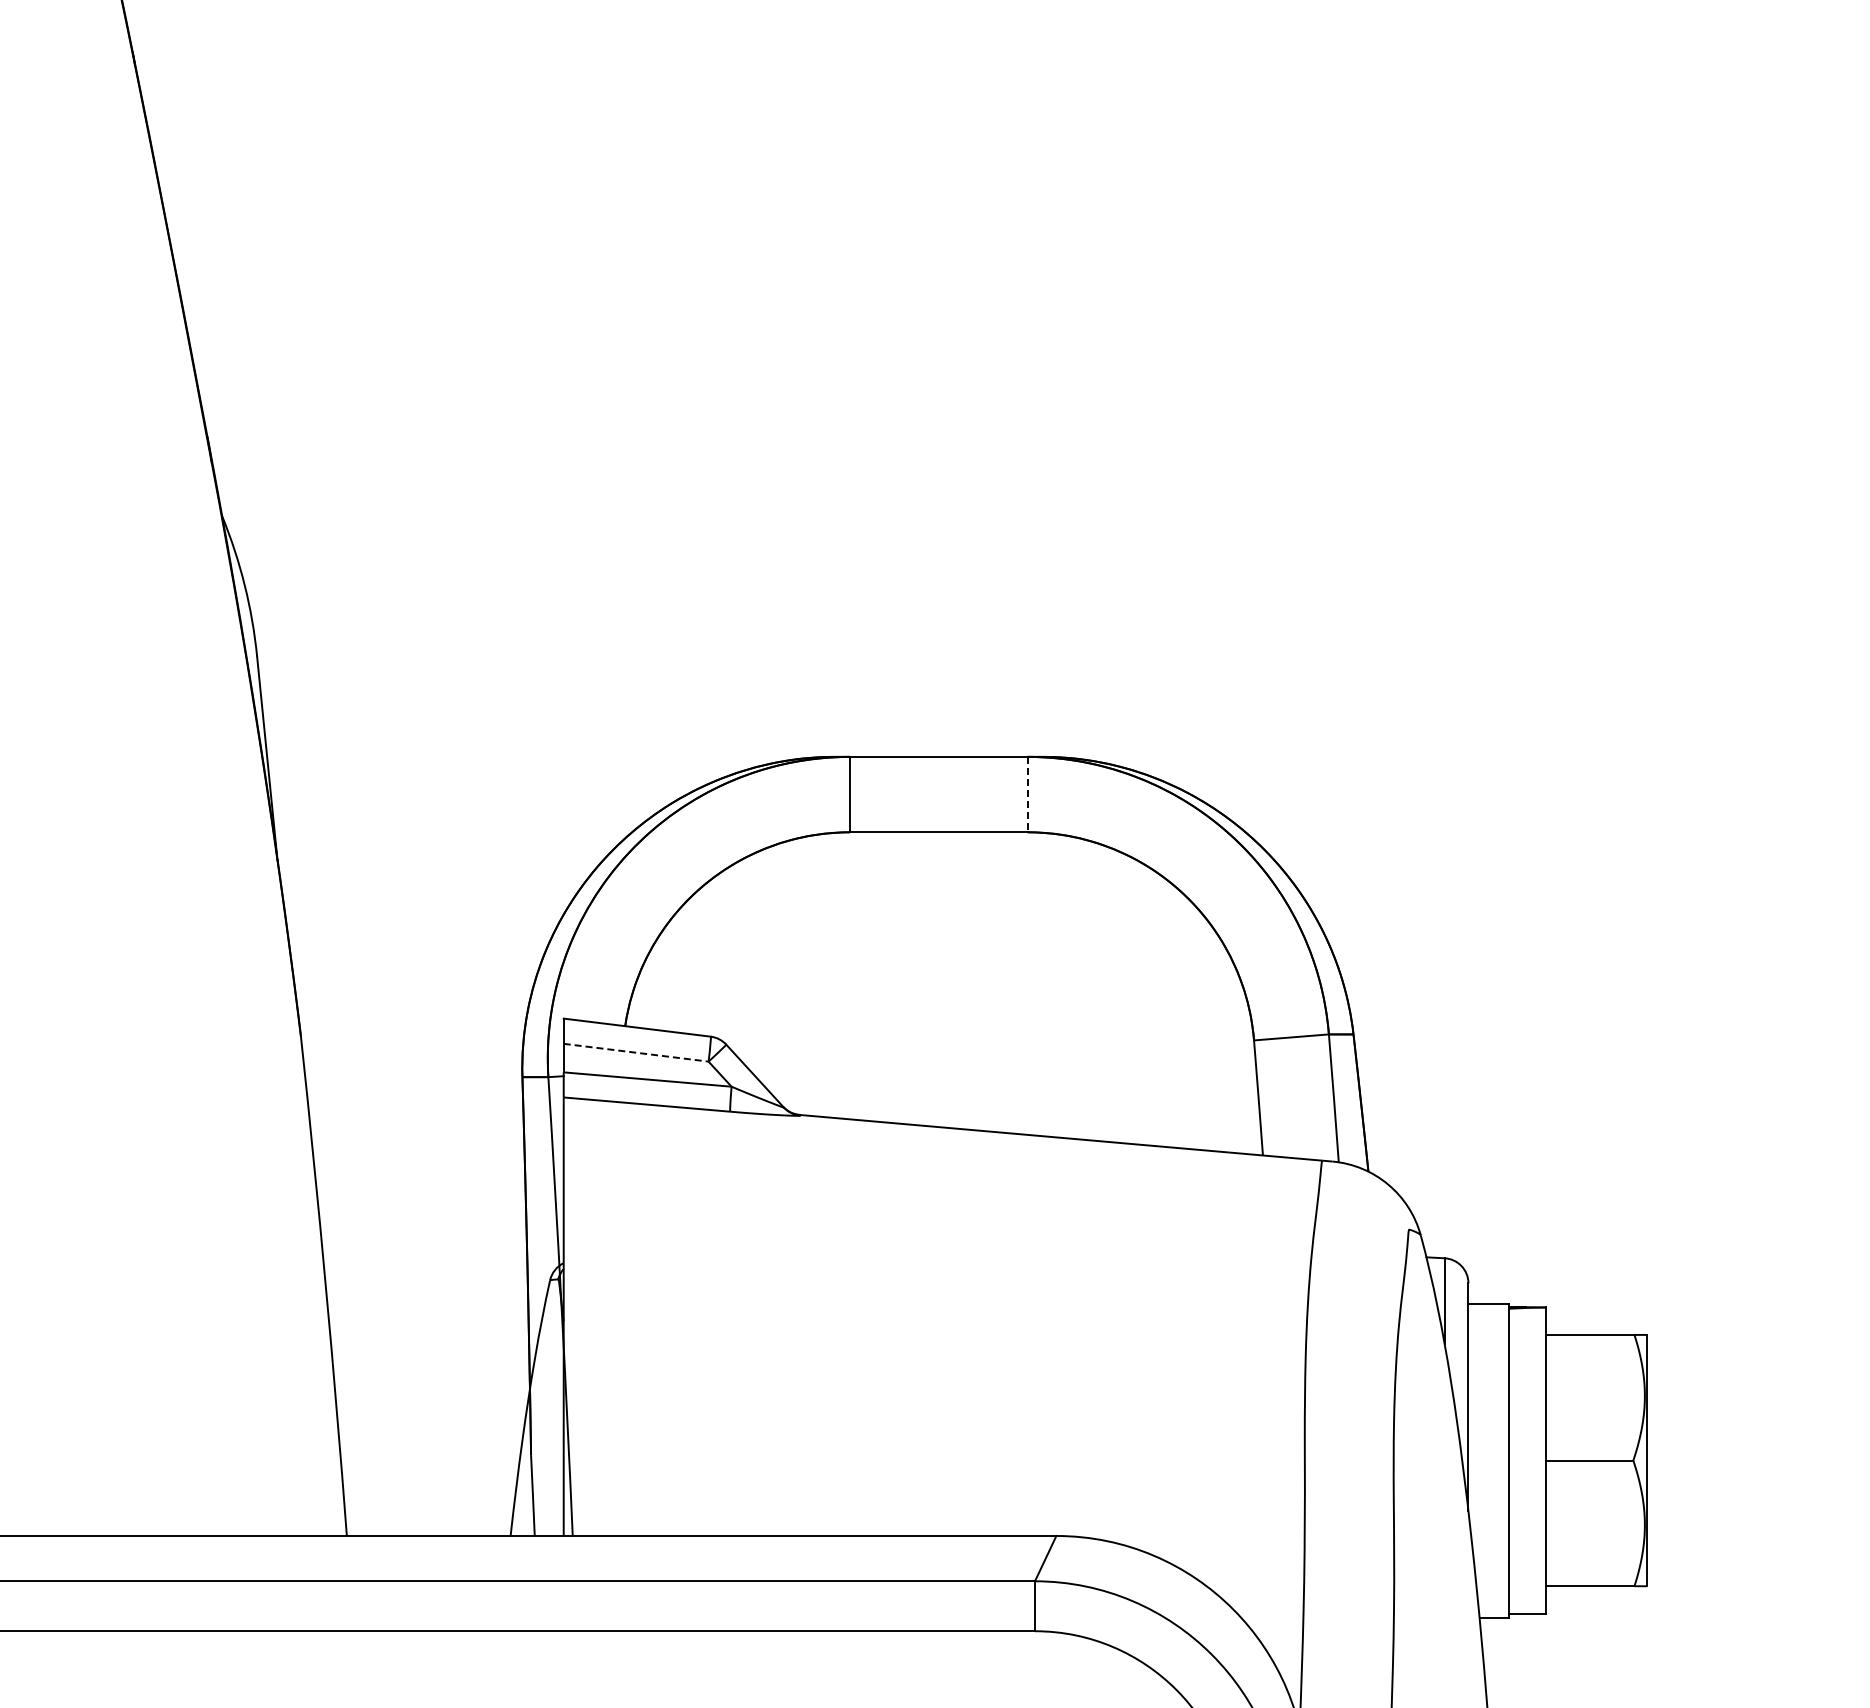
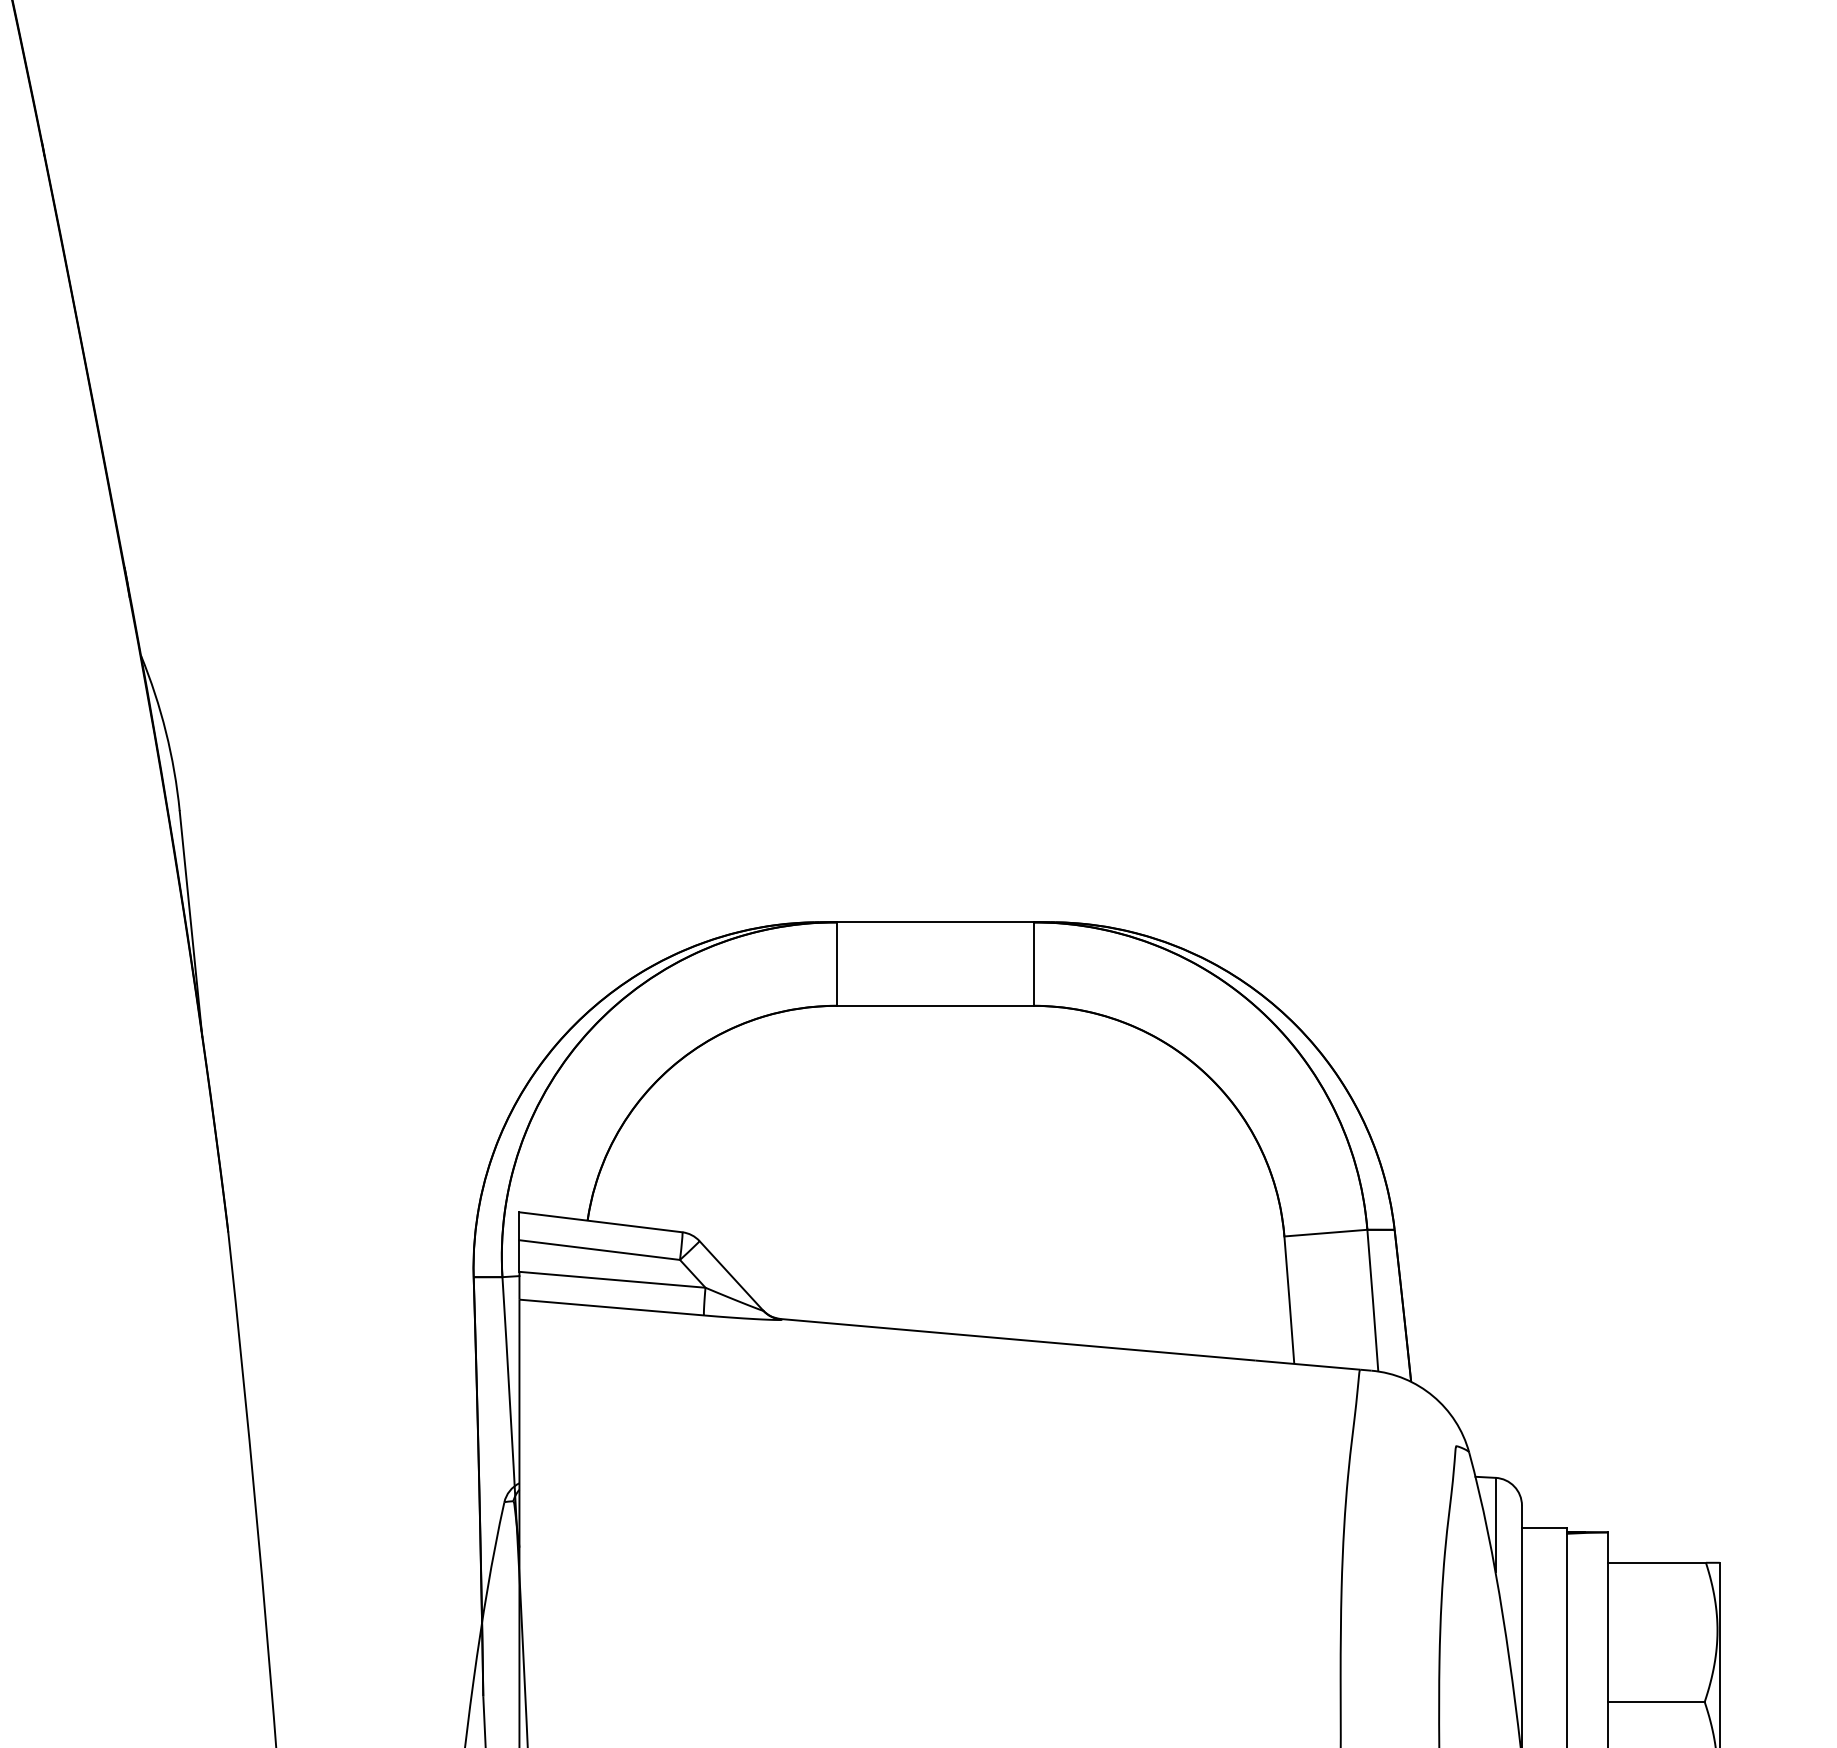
line: (1027, 794) -> (1033, 963), dashed -> solid
line: (636, 1052) -> (600, 1249), dashed -> solid

